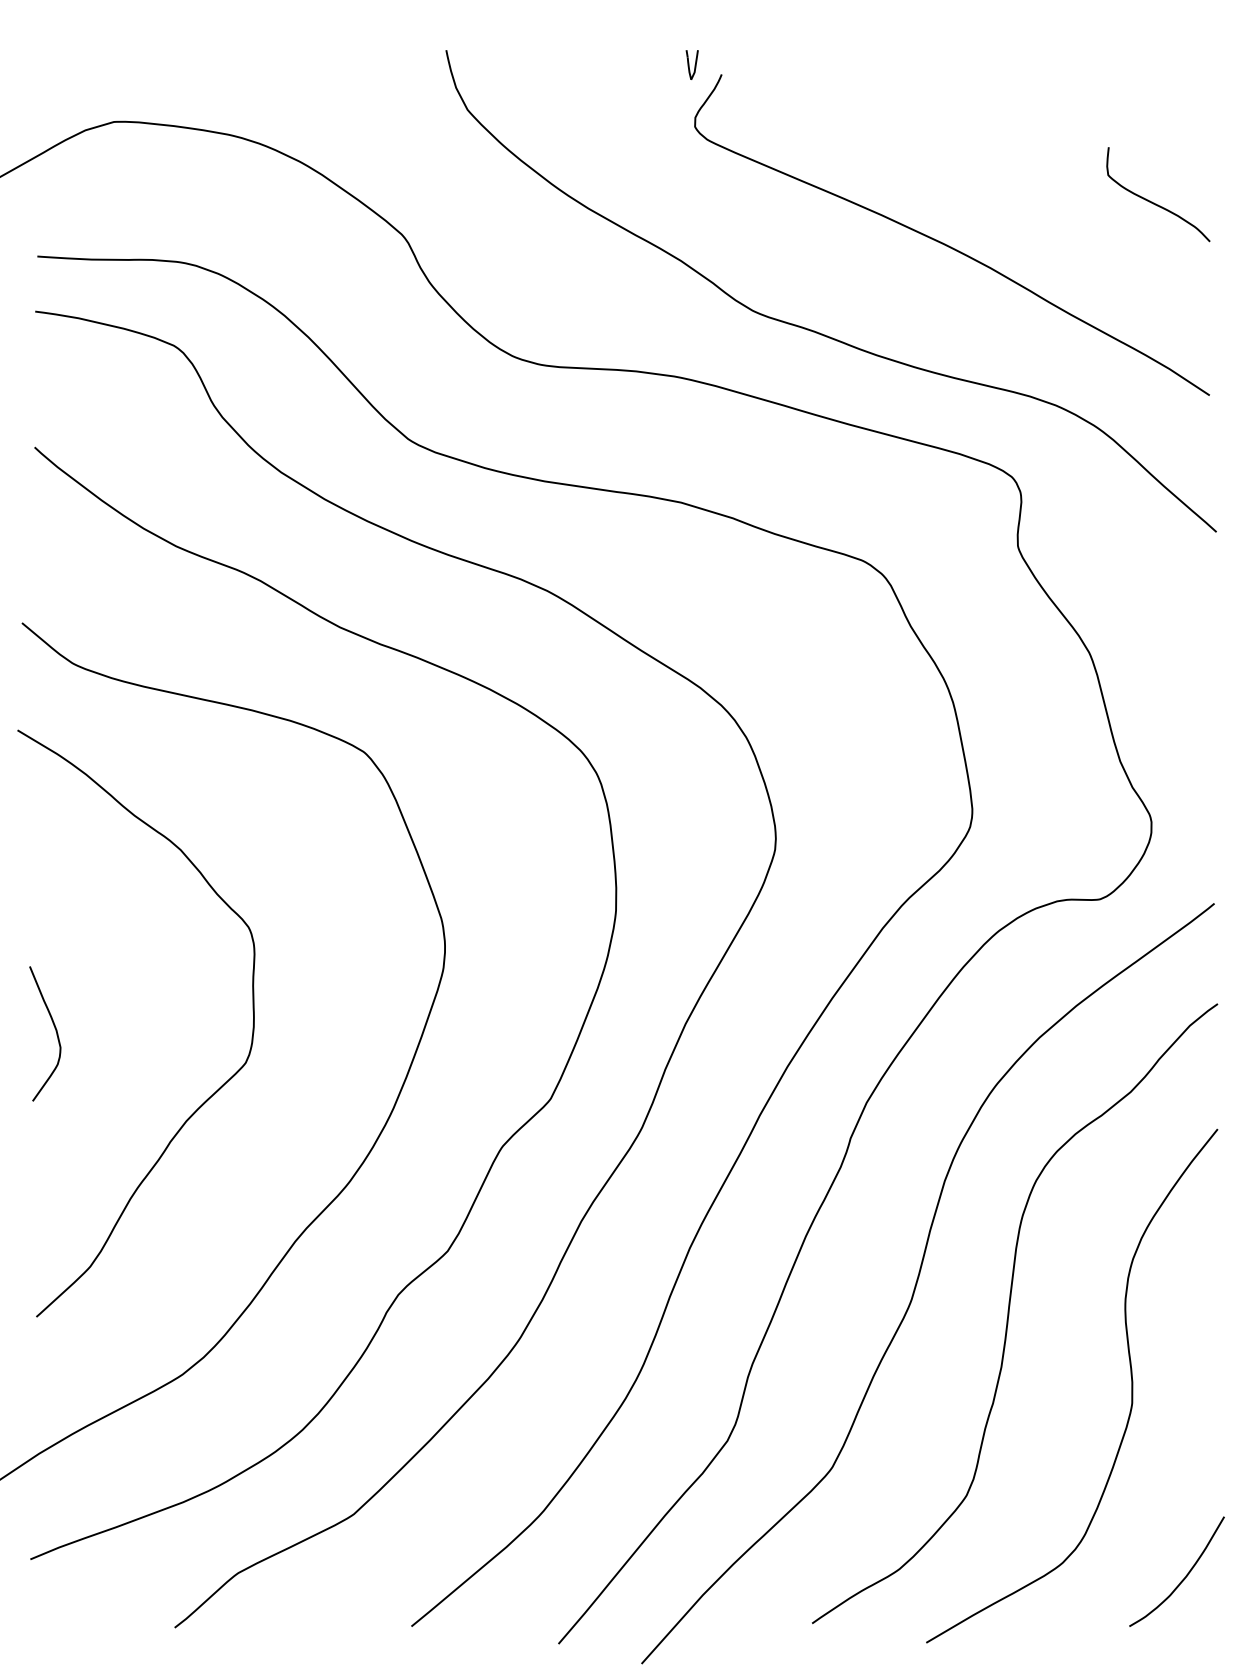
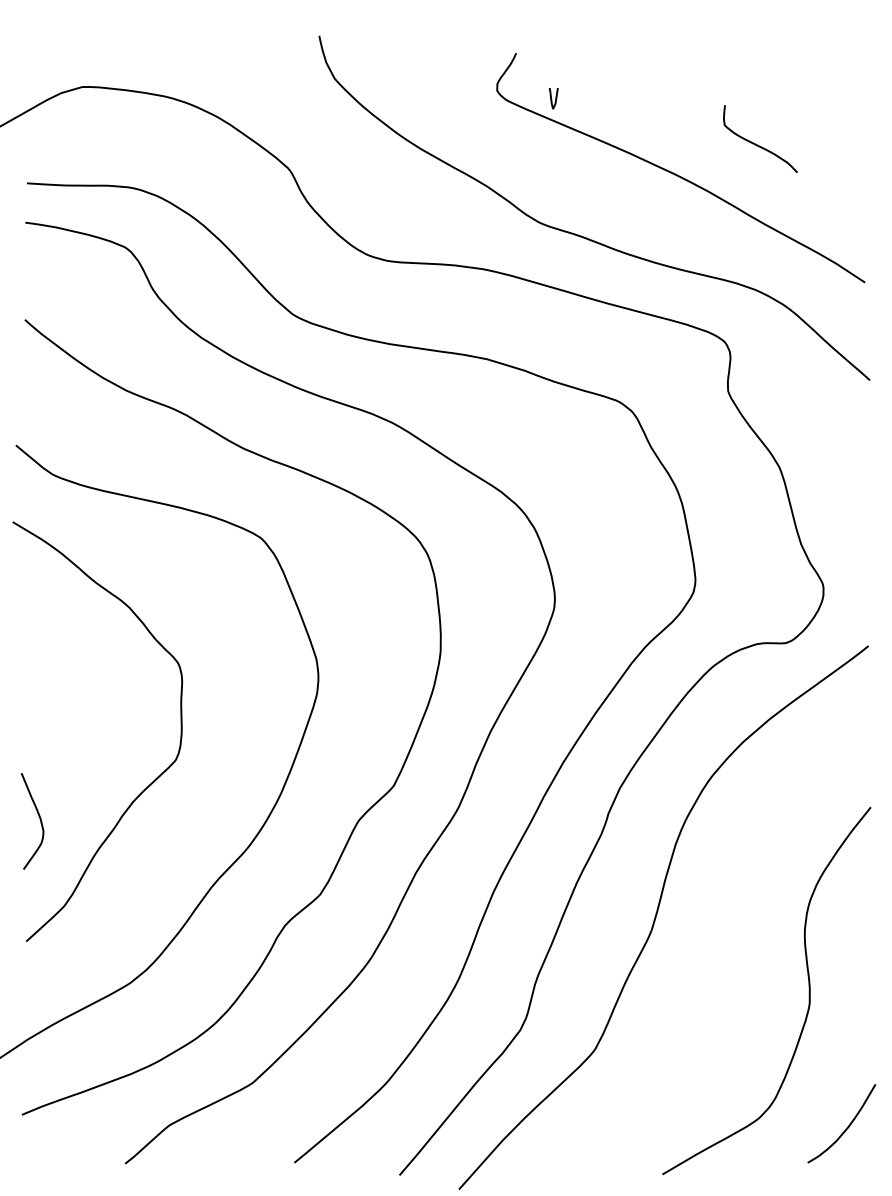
part: (691, 64) -> (553, 98), moved
curve: (1154, 202) -> (757, 144), moved
curve: (55, 1031) -> (39, 819), moved
curve: (1009, 1313) -> (721, 939), removed

